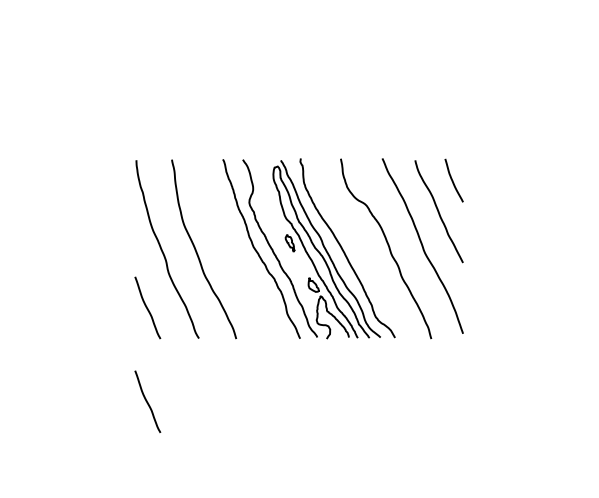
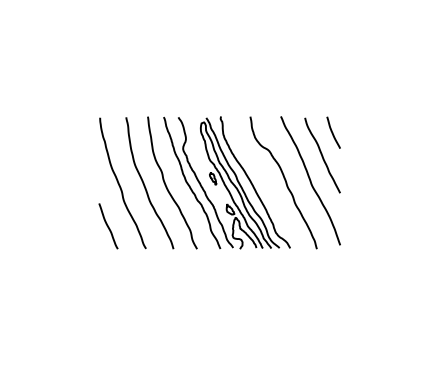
curve: (226, 251) -> (166, 184), added
curve: (147, 402) -> (108, 295), removed

